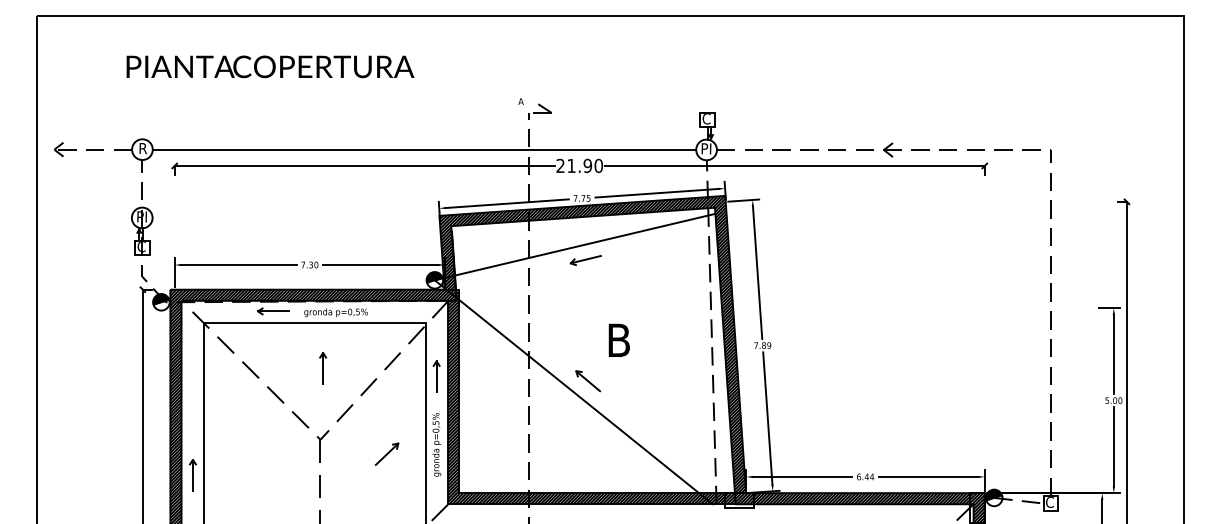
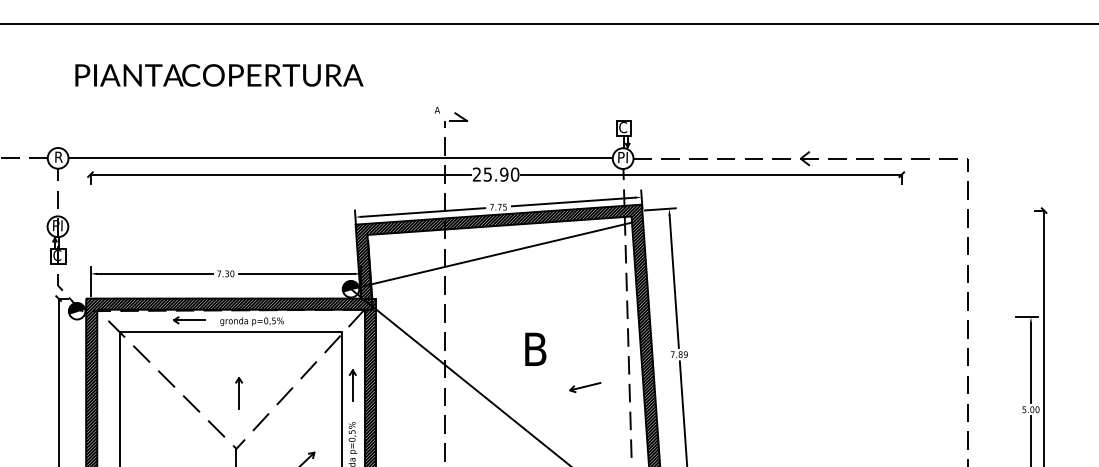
text: (270, 66) -> (219, 75), moved
text: (571, 166) -> (487, 175), 21.90 -> 25.90
part: (585, 260) -> (585, 387), moved
part: (323, 368) -> (239, 393), moved
part: (587, 381) -> (503, 390), removed

